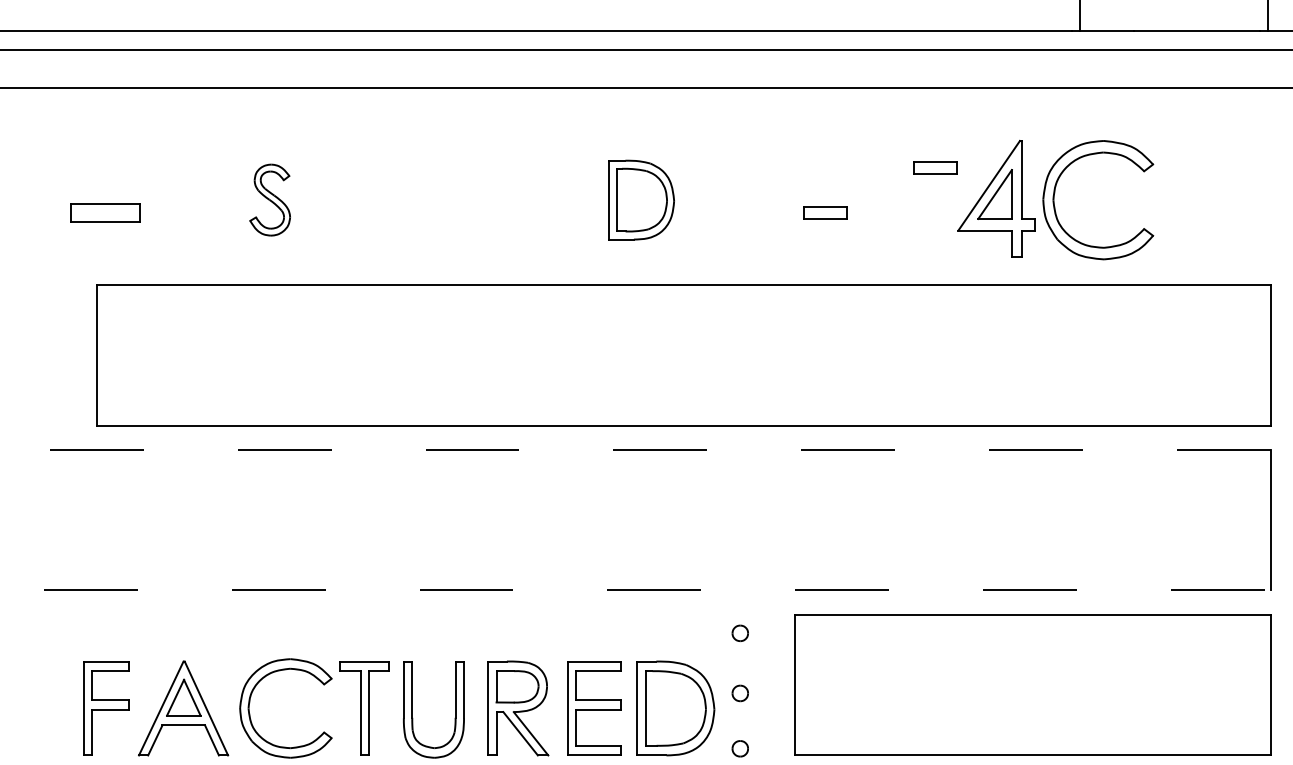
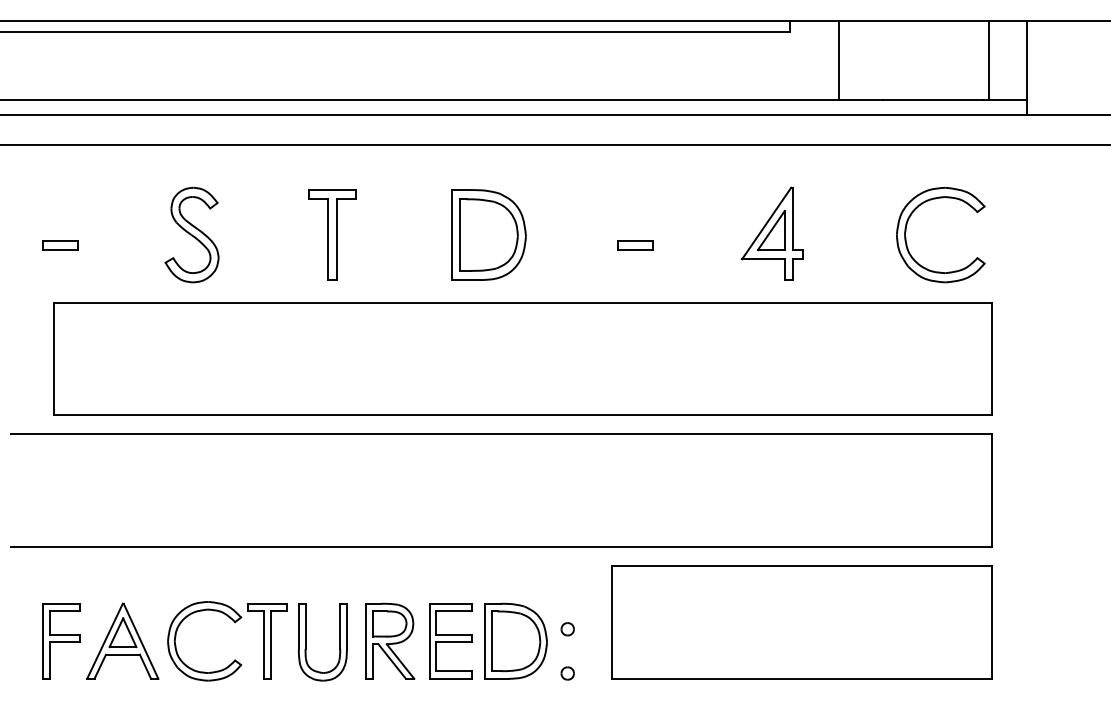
part: (935, 168) -> (723, 209), removed
part: (1055, 196) -> (906, 232), moved
part: (269, 199) -> (191, 234), size x1.67
part: (445, 199) -> (332, 234), added
part: (641, 199) -> (488, 234), size x1.43
part: (105, 213) -> (60, 245), size x0.62
line: (656, 449) -> (500, 434), dashed -> solid
line: (657, 591) -> (501, 547), dashed -> solid
part: (740, 633) -> (567, 581), removed

